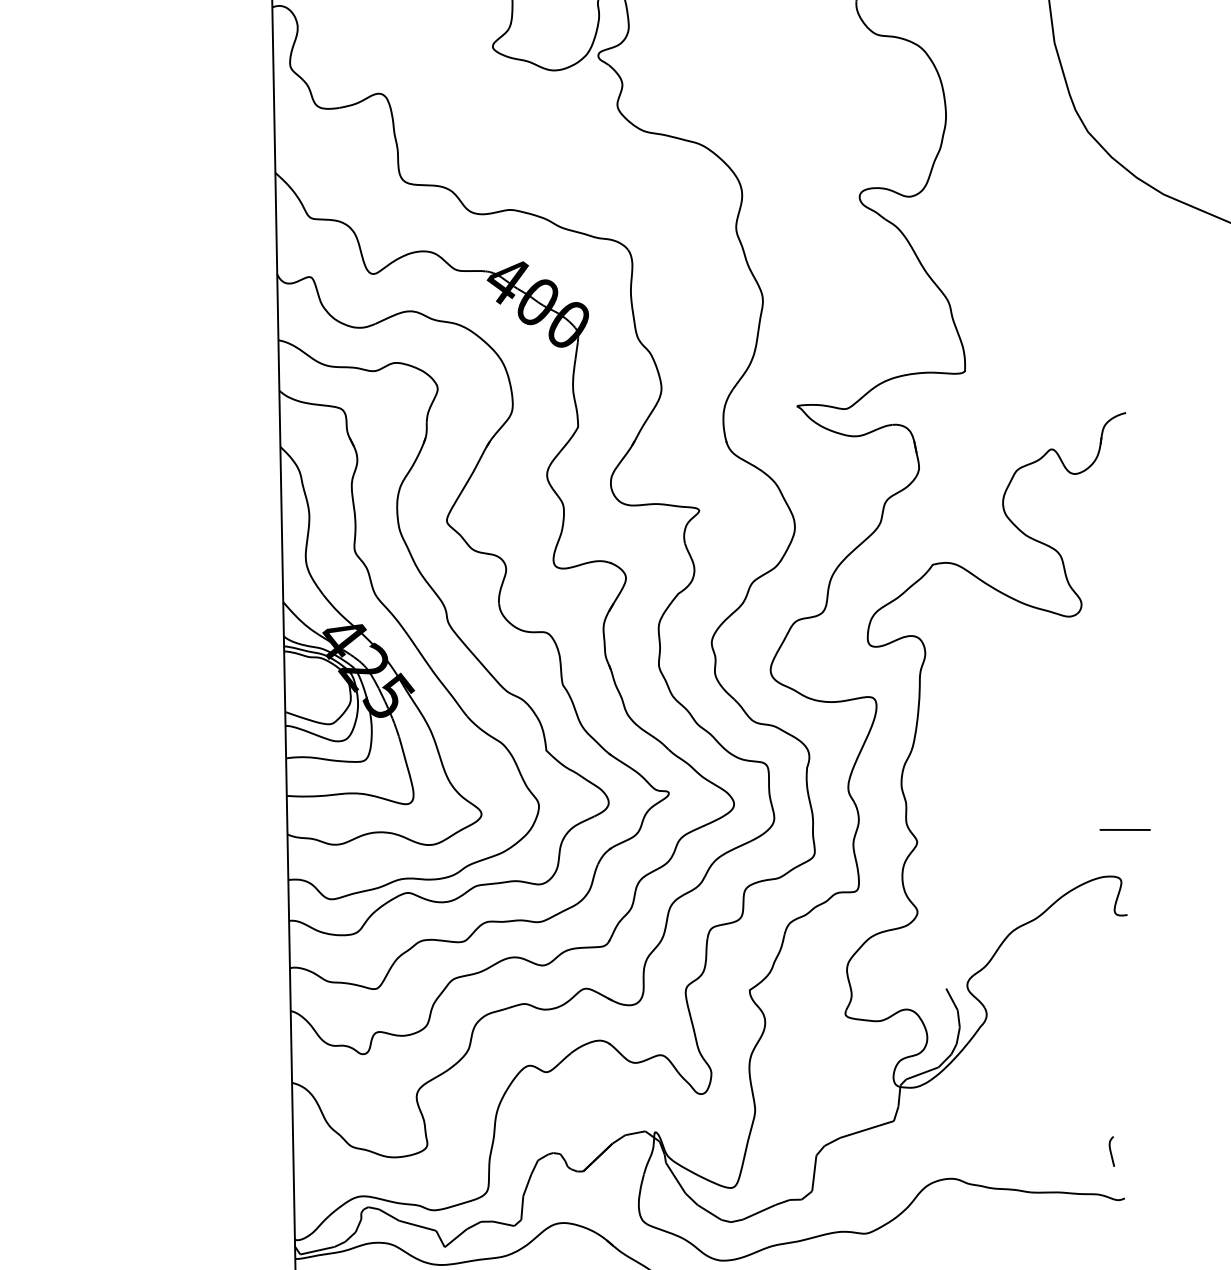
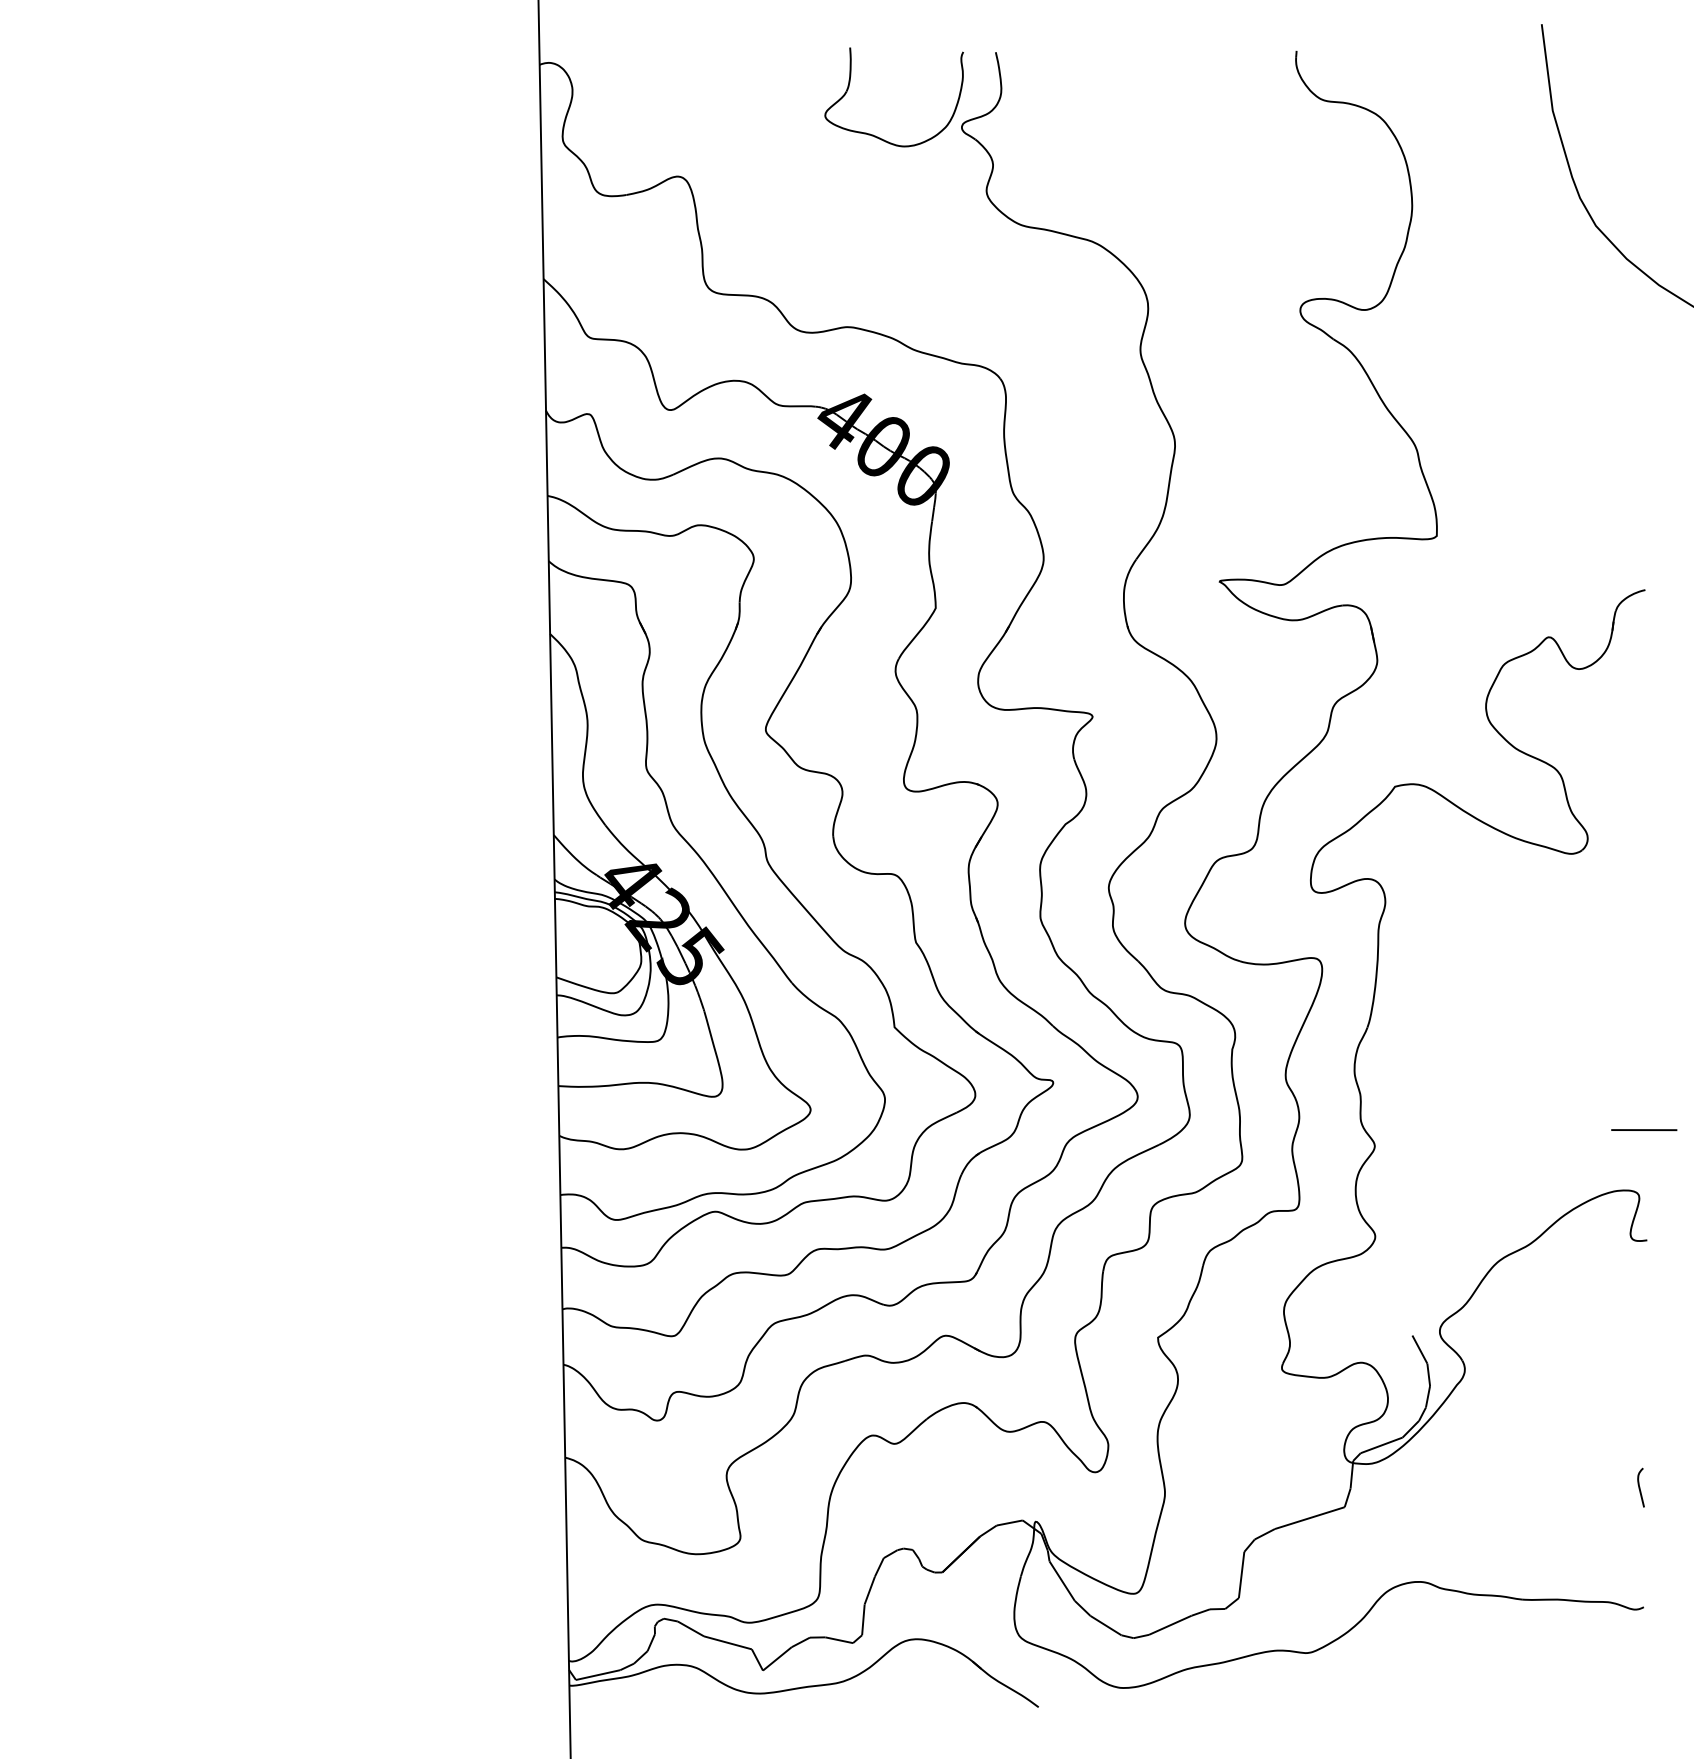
curve: (1111, 1151) -> (1640, 1487), moved

